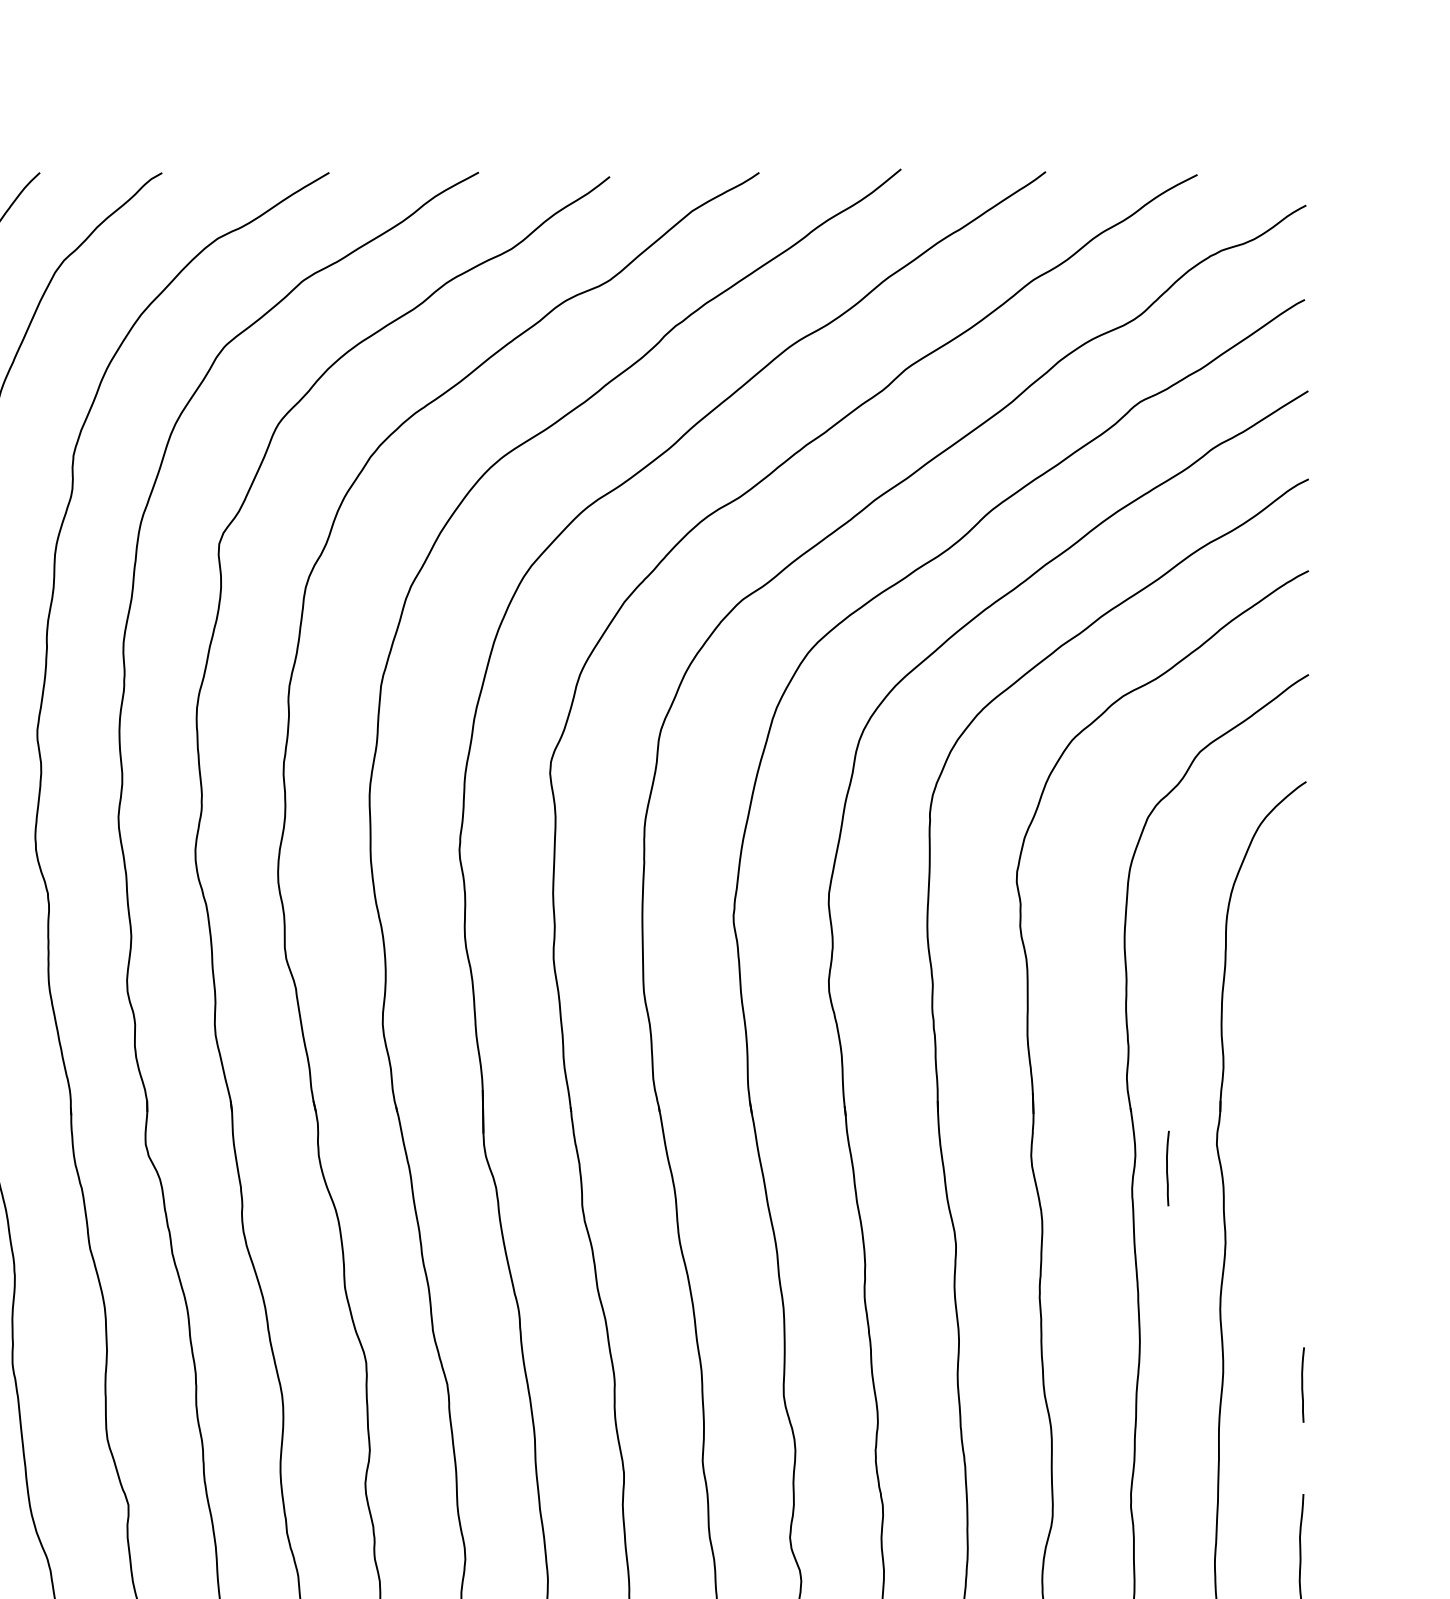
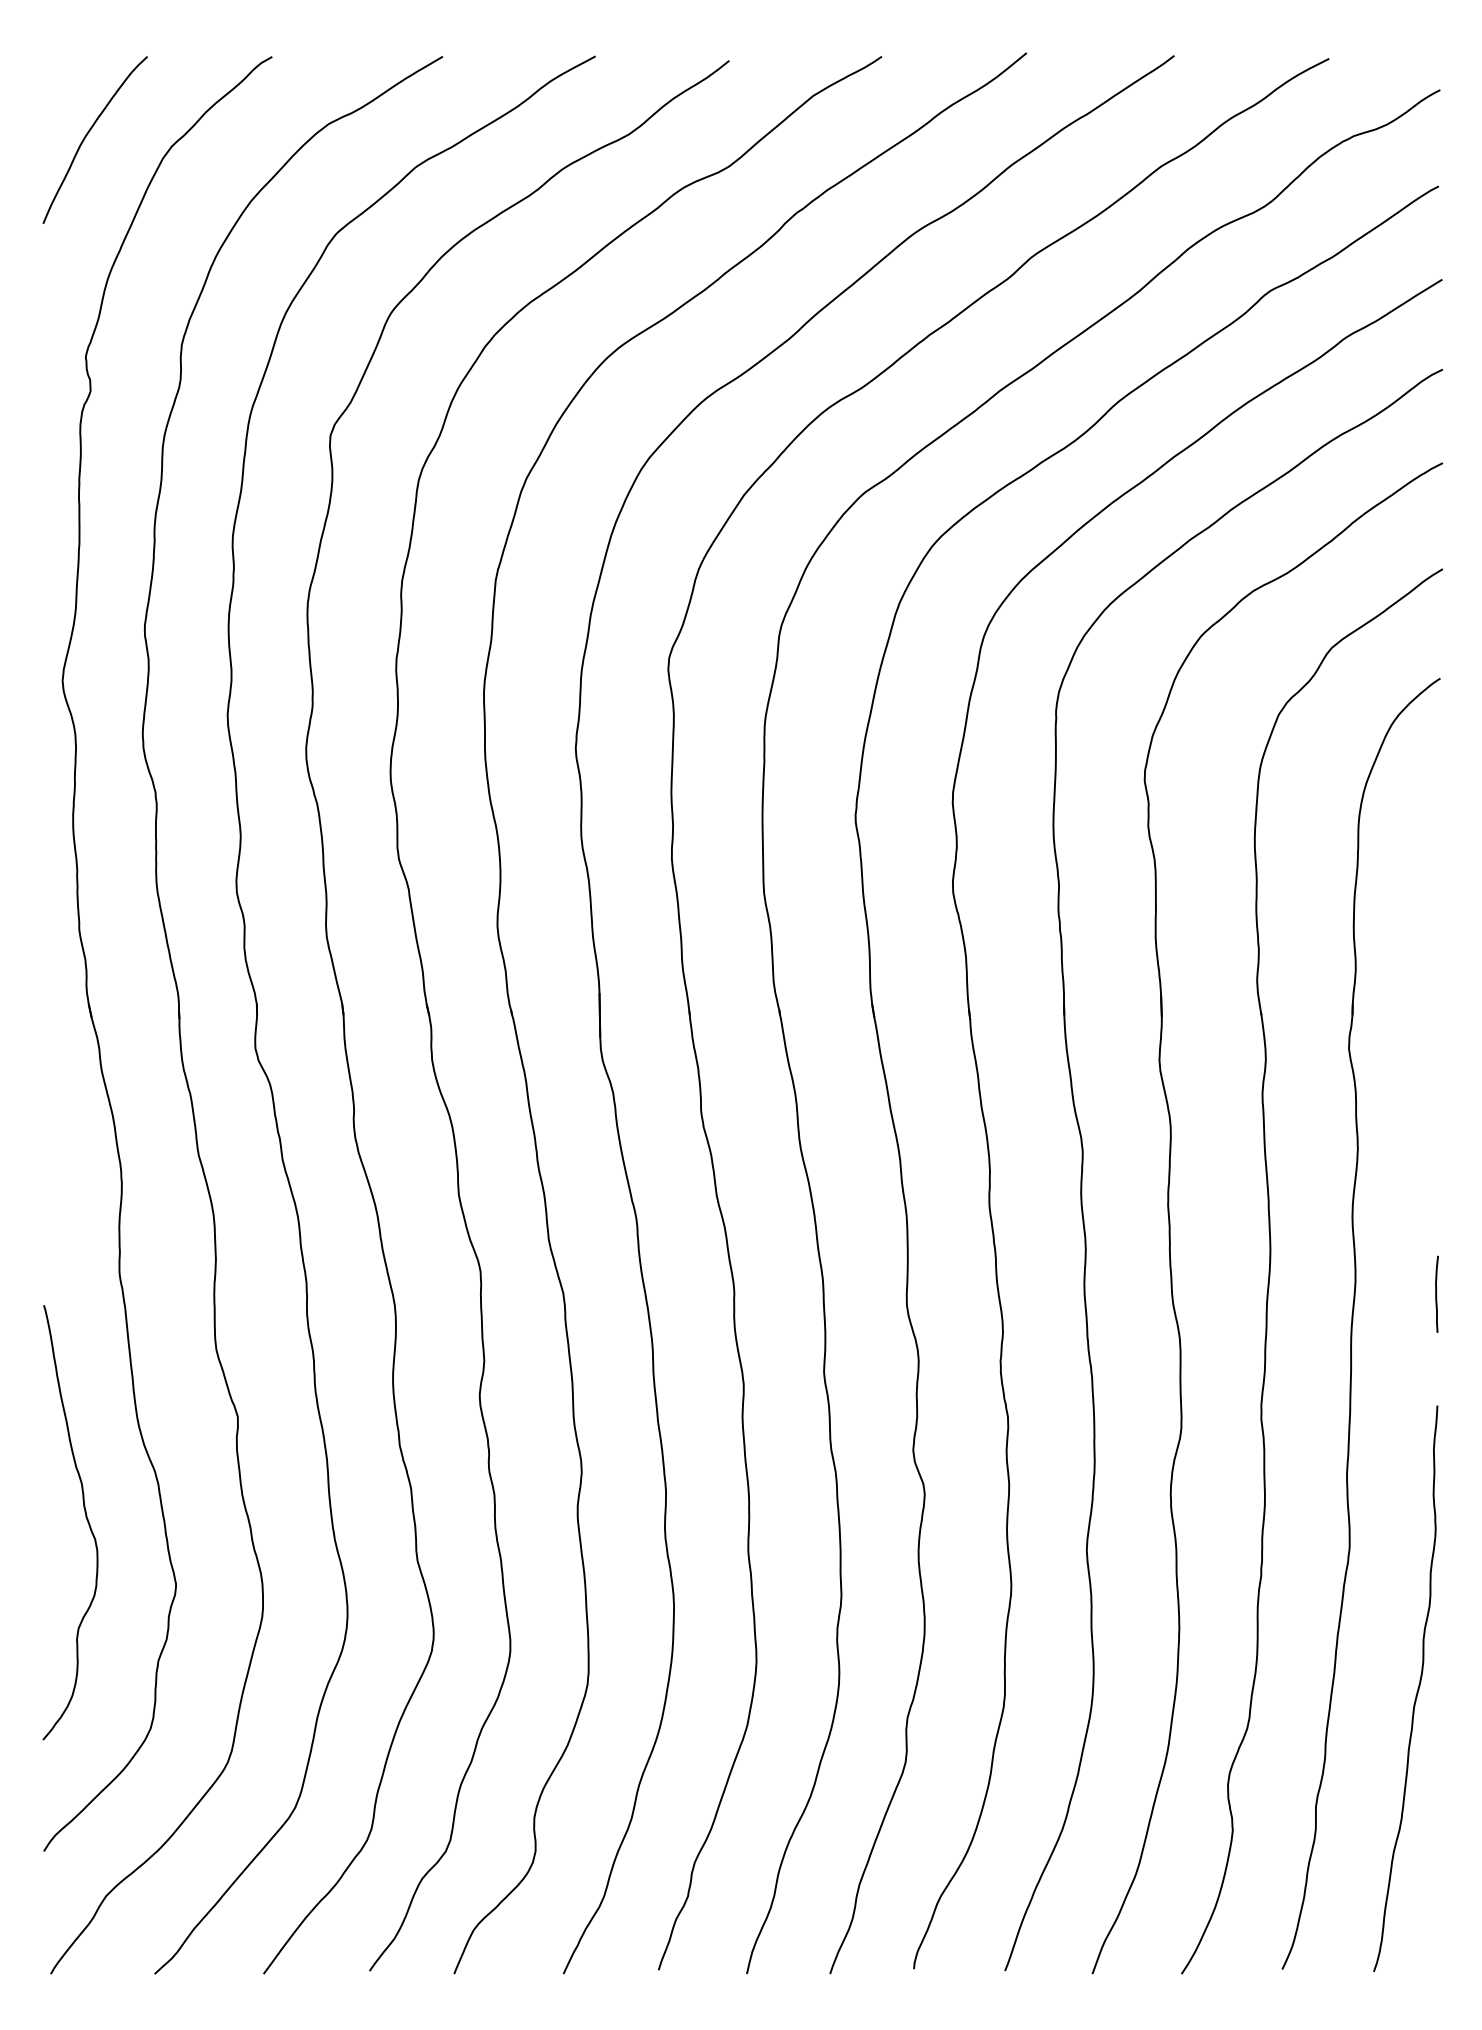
line: (1167, 1167) -> (1298, 1072), removed

